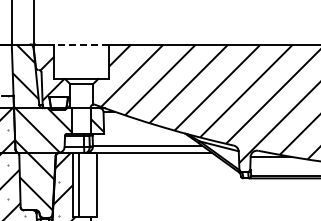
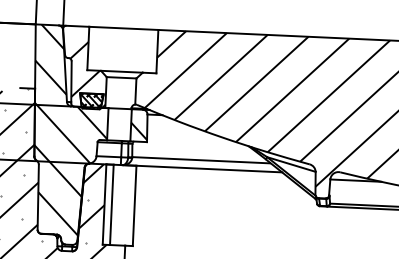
line: (81, 44) -> (123, 28), dashed -> solid
hatch: (58, 103) -> (91, 101), added

